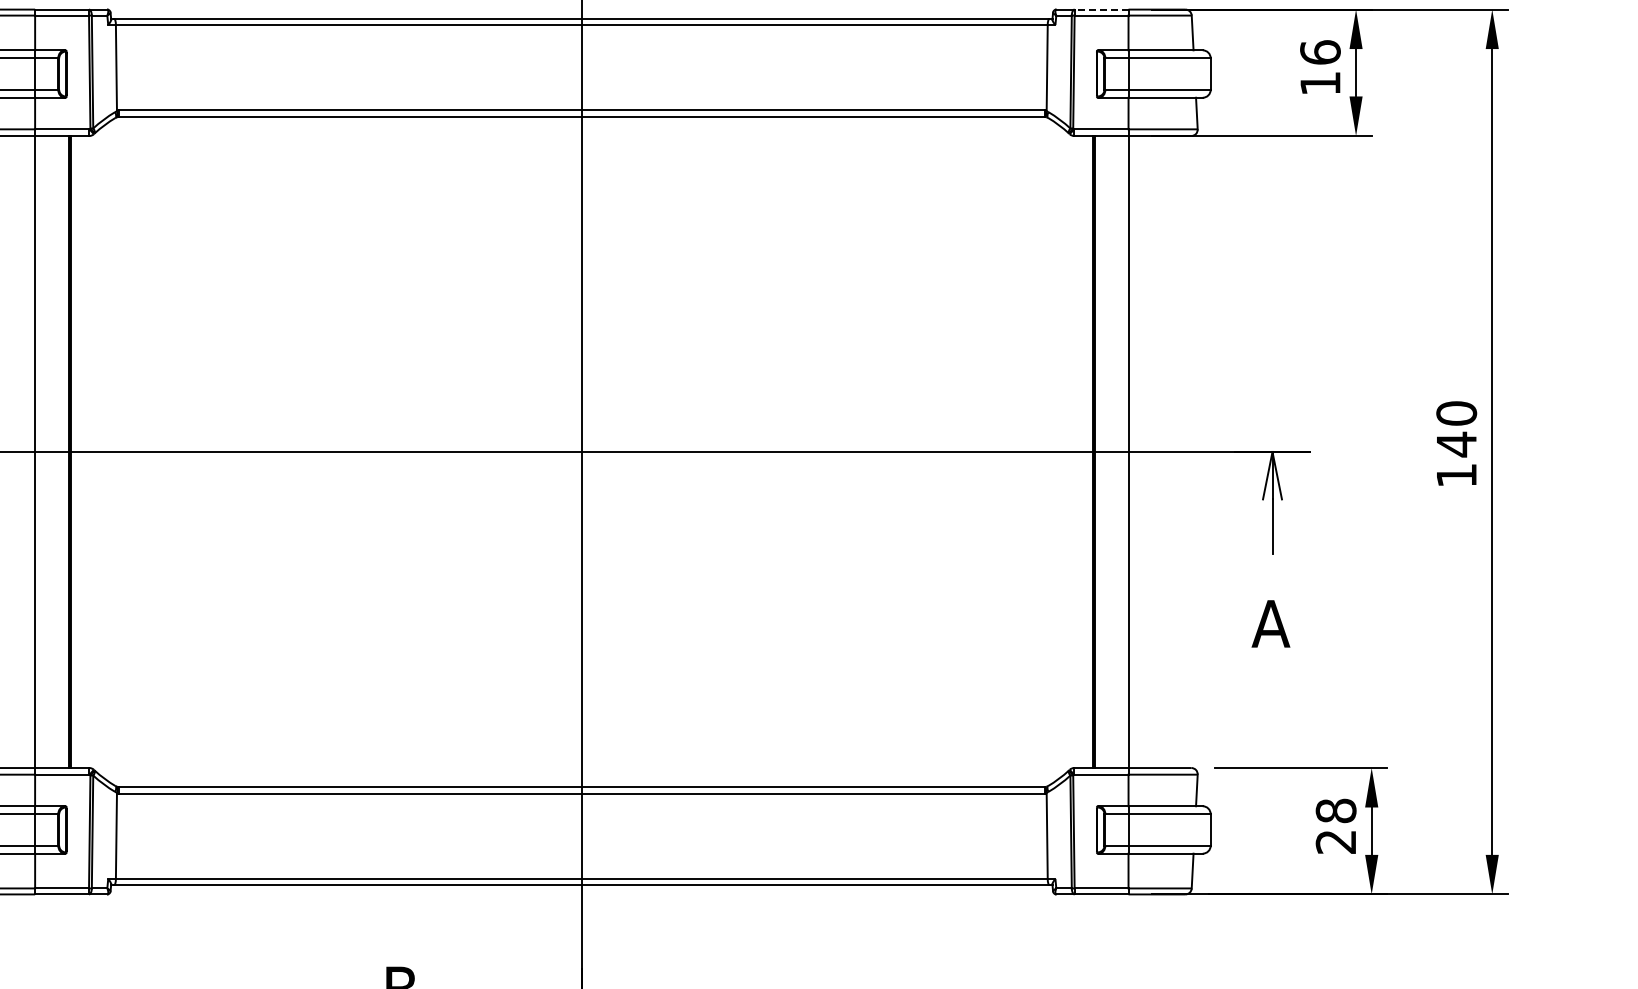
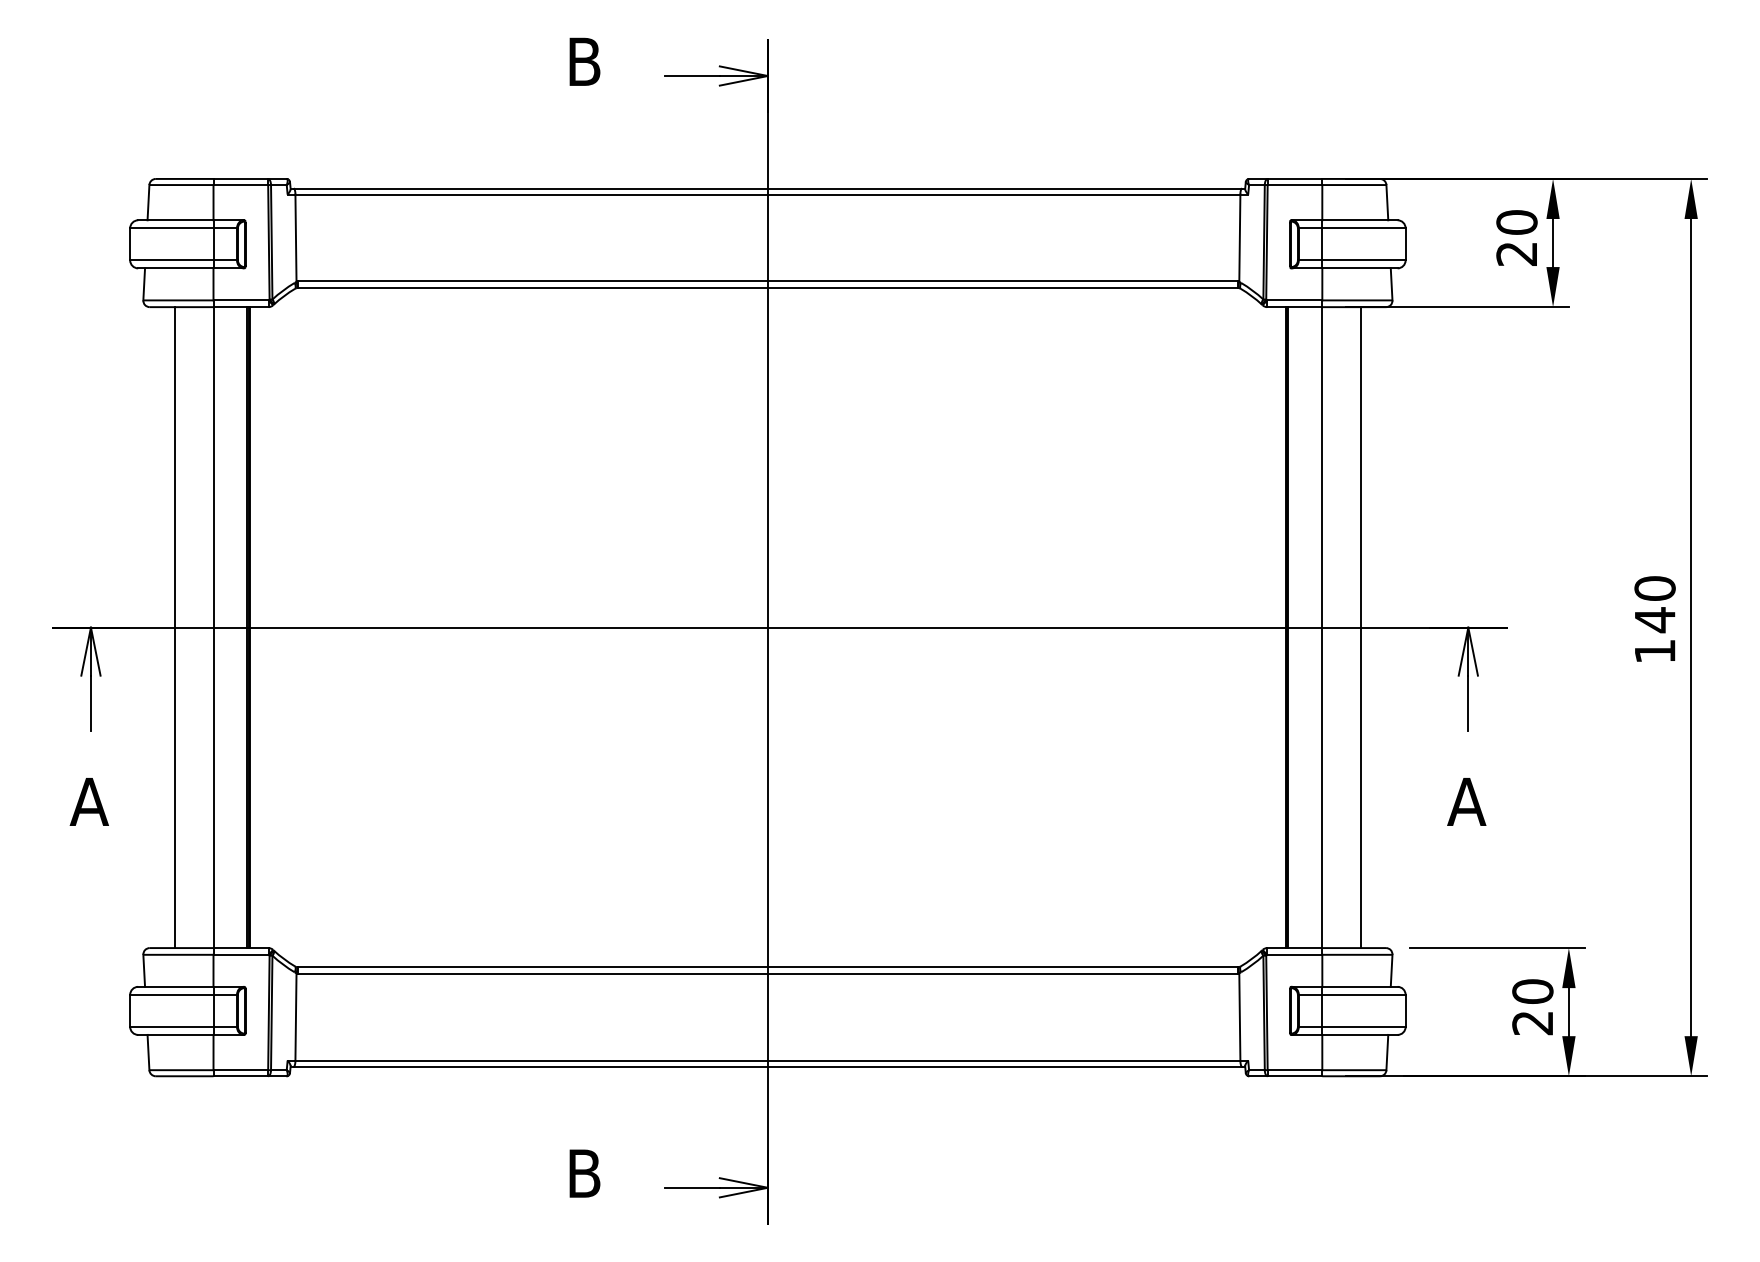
line: (1101, 9) -> (1294, 178), dashed -> solid
text: (1320, 67) -> (1516, 237), 16 -> 20
line: (1166, 451) -> (1360, 627), added
text: (1335, 810) -> (1532, 991), 28 -> 20

